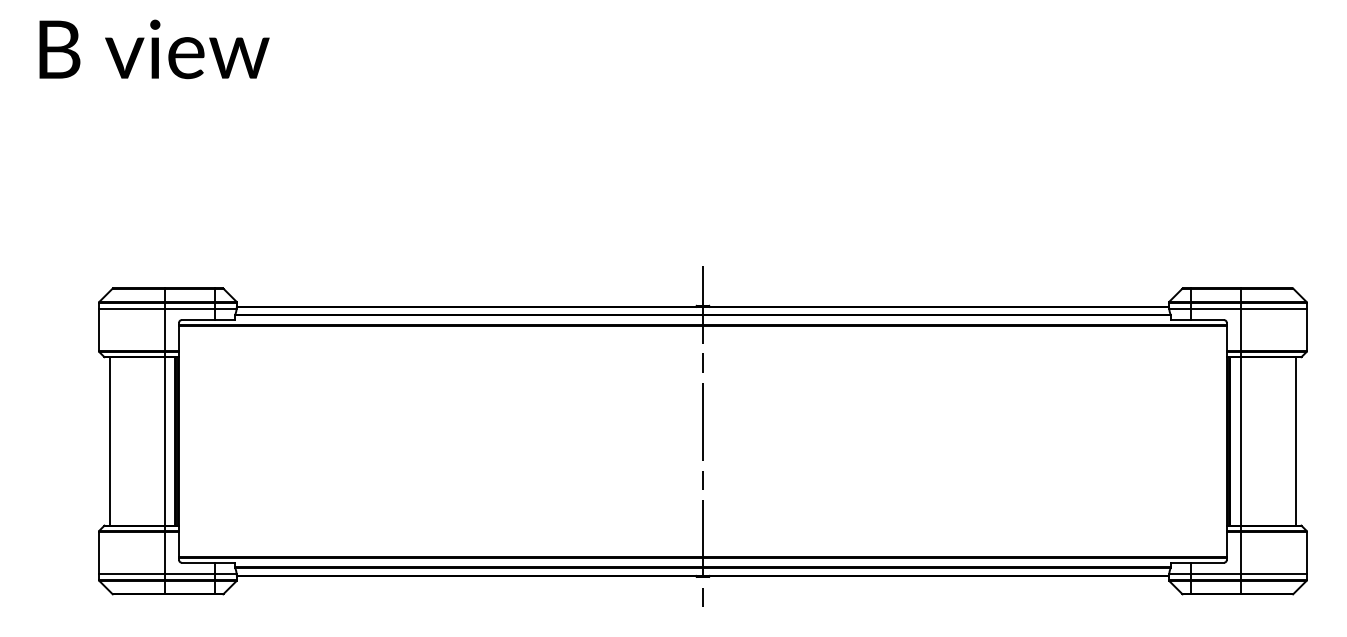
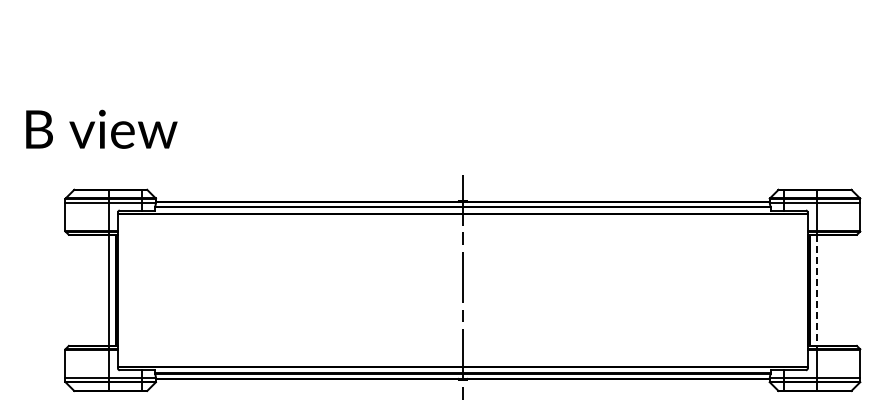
text: (153, 48) -> (101, 128), moved
line: (109, 441) -> (72, 290), removed
line: (1240, 441) -> (816, 290), solid -> dashed
line: (1296, 441) -> (853, 290), removed

